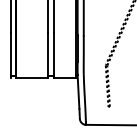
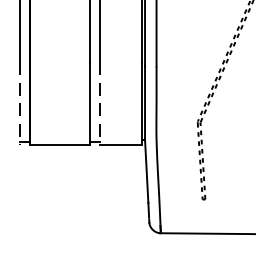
line: (10, 55) -> (19, 103), solid -> dashed
line: (53, 55) -> (99, 103), solid -> dashed

